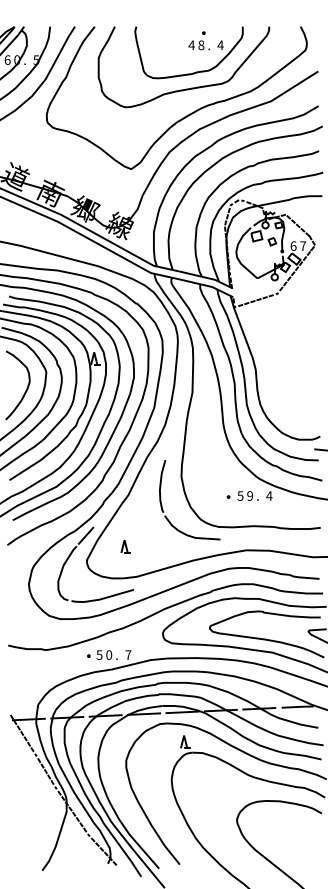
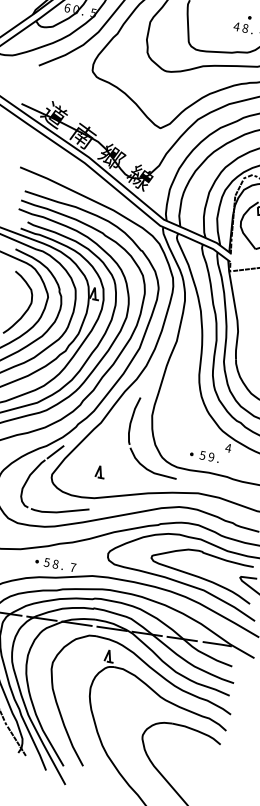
part: (242, 495) -> (204, 455), moved
part: (125, 546) -> (100, 471), moved
text: (109, 655) -> (55, 564), 0 -> 8

